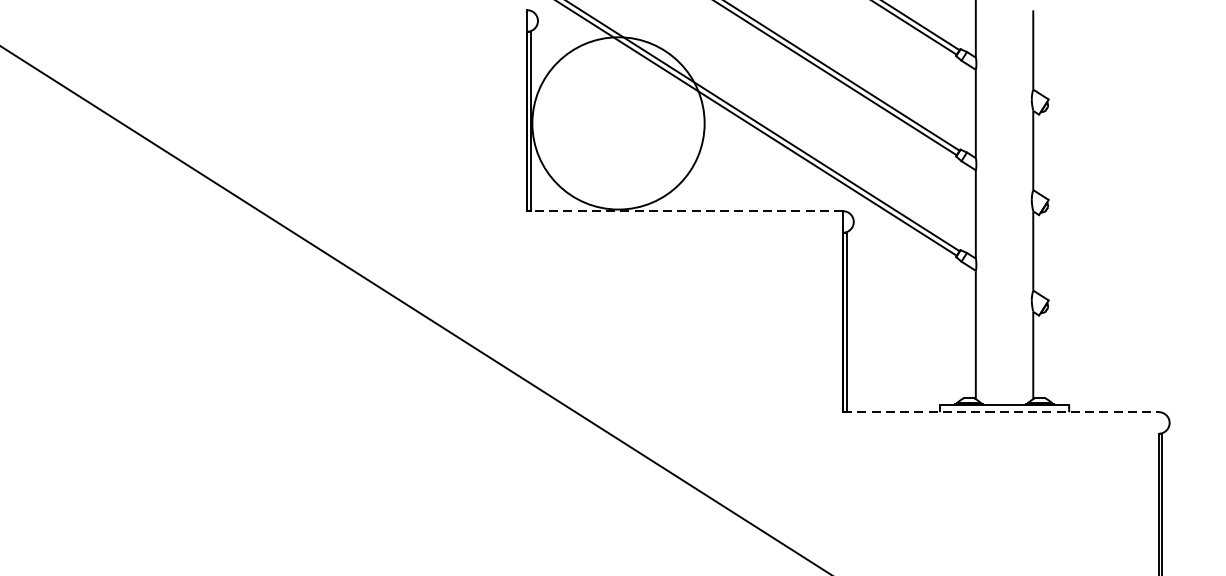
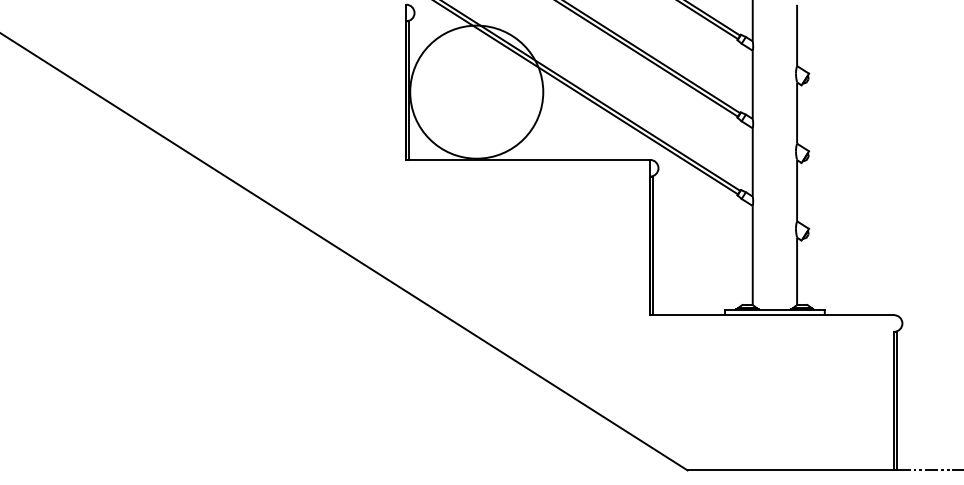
line: (685, 210) -> (528, 159), dashed -> solid
line: (1001, 412) -> (772, 315), dashed -> solid

